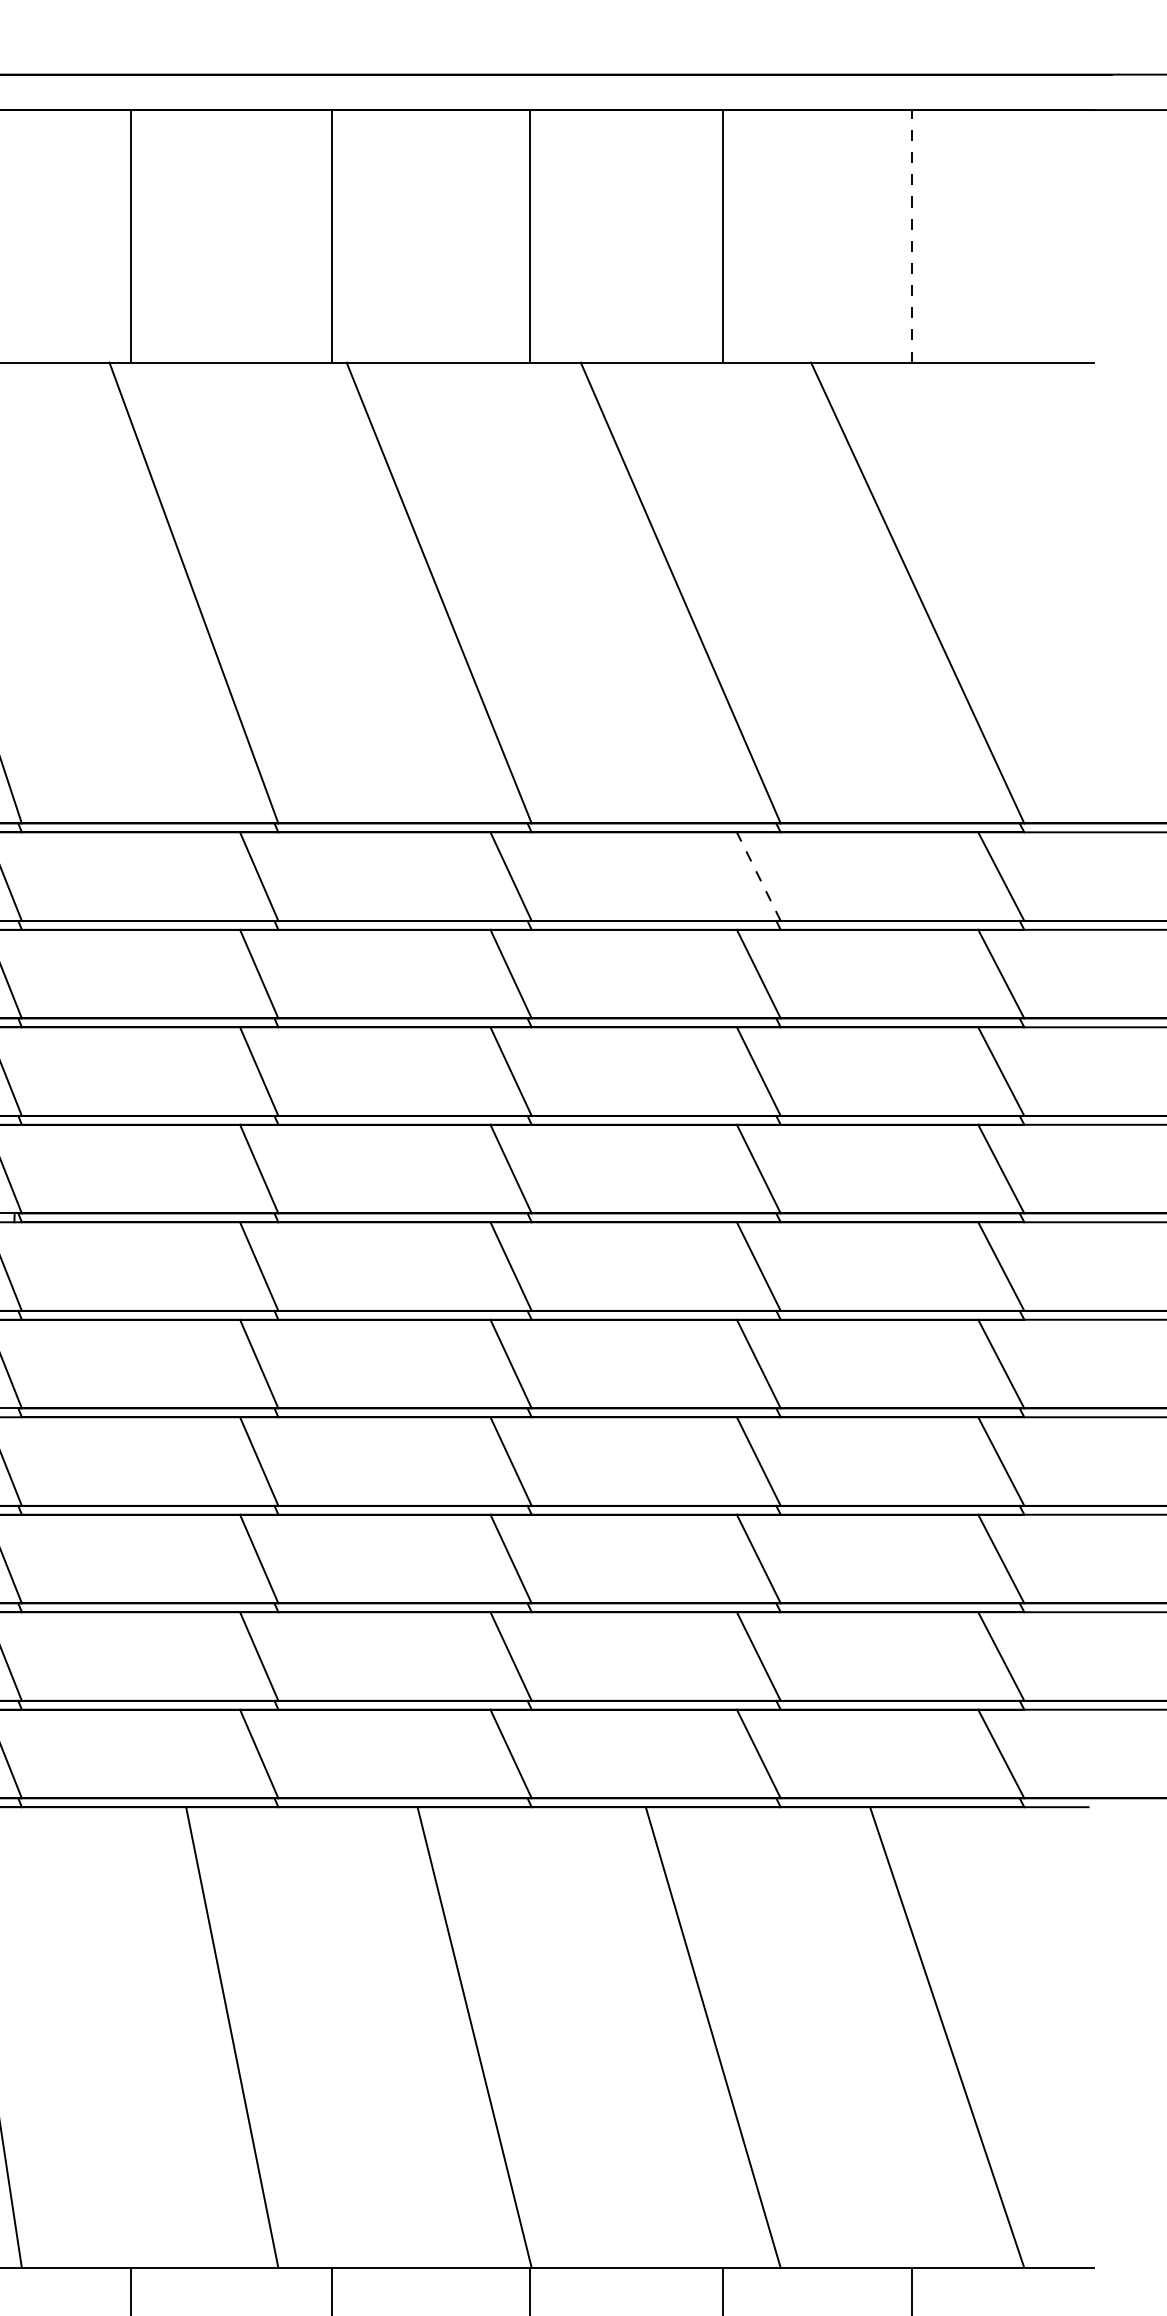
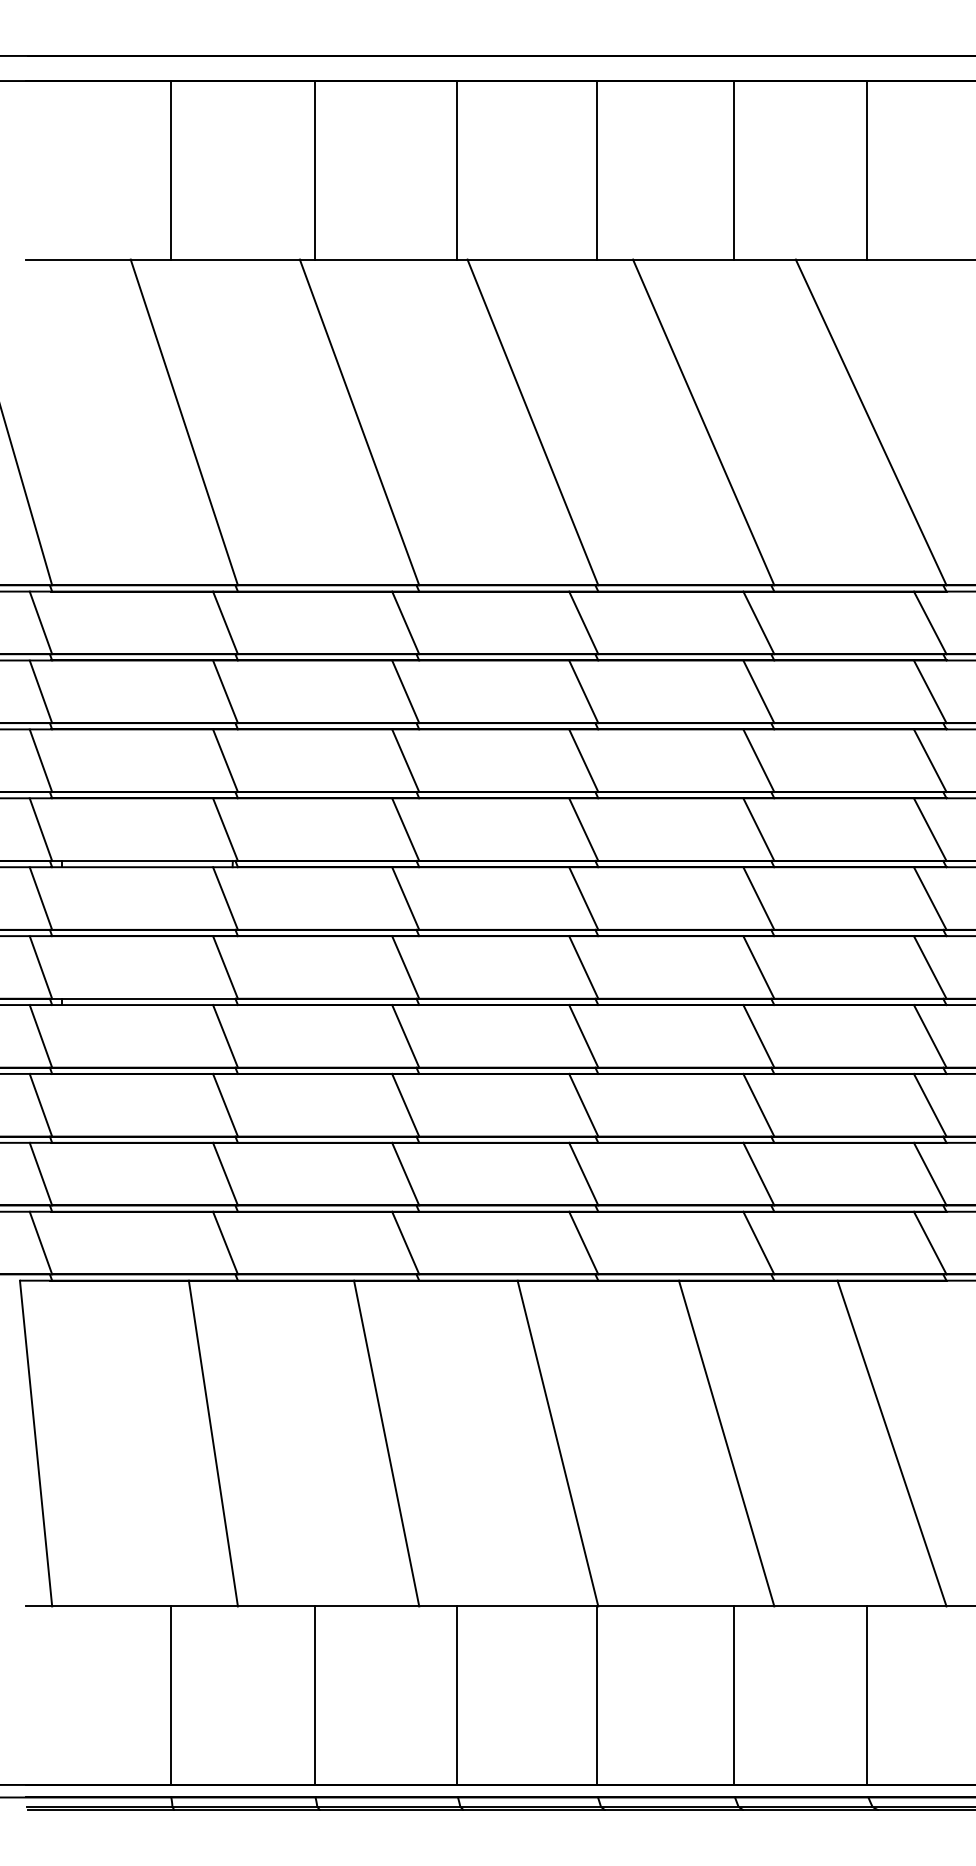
line: (911, 235) -> (866, 169), dashed -> solid
line: (758, 876) -> (758, 622), dashed -> solid

